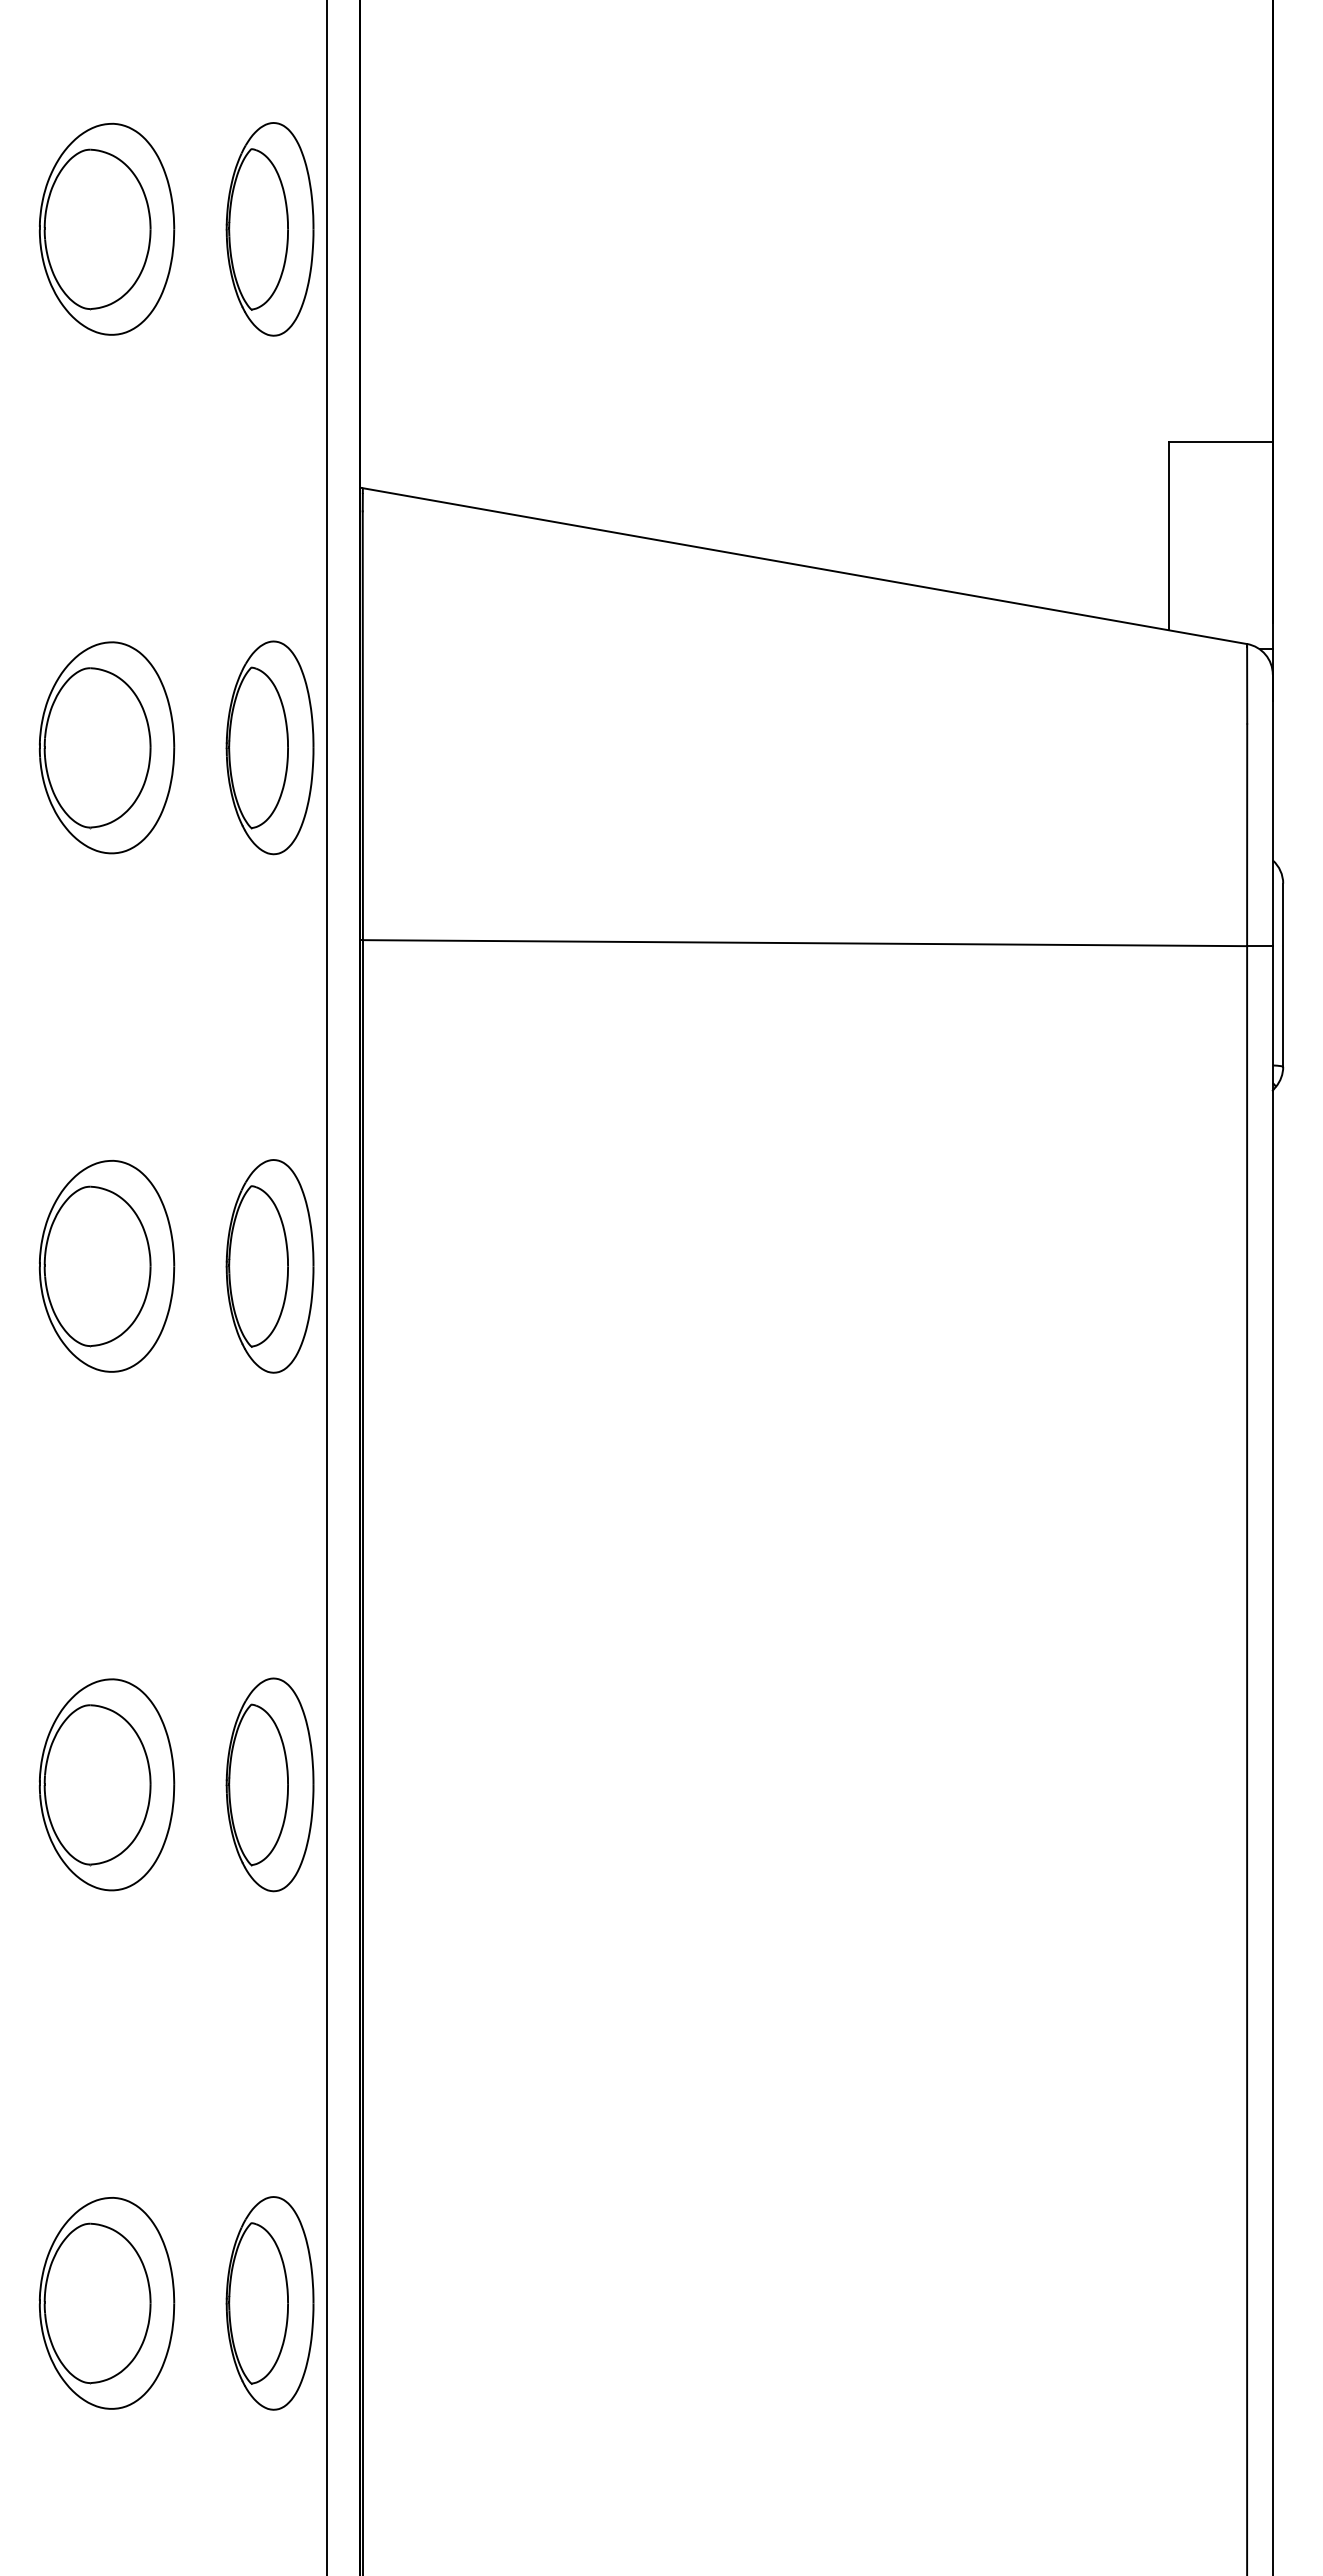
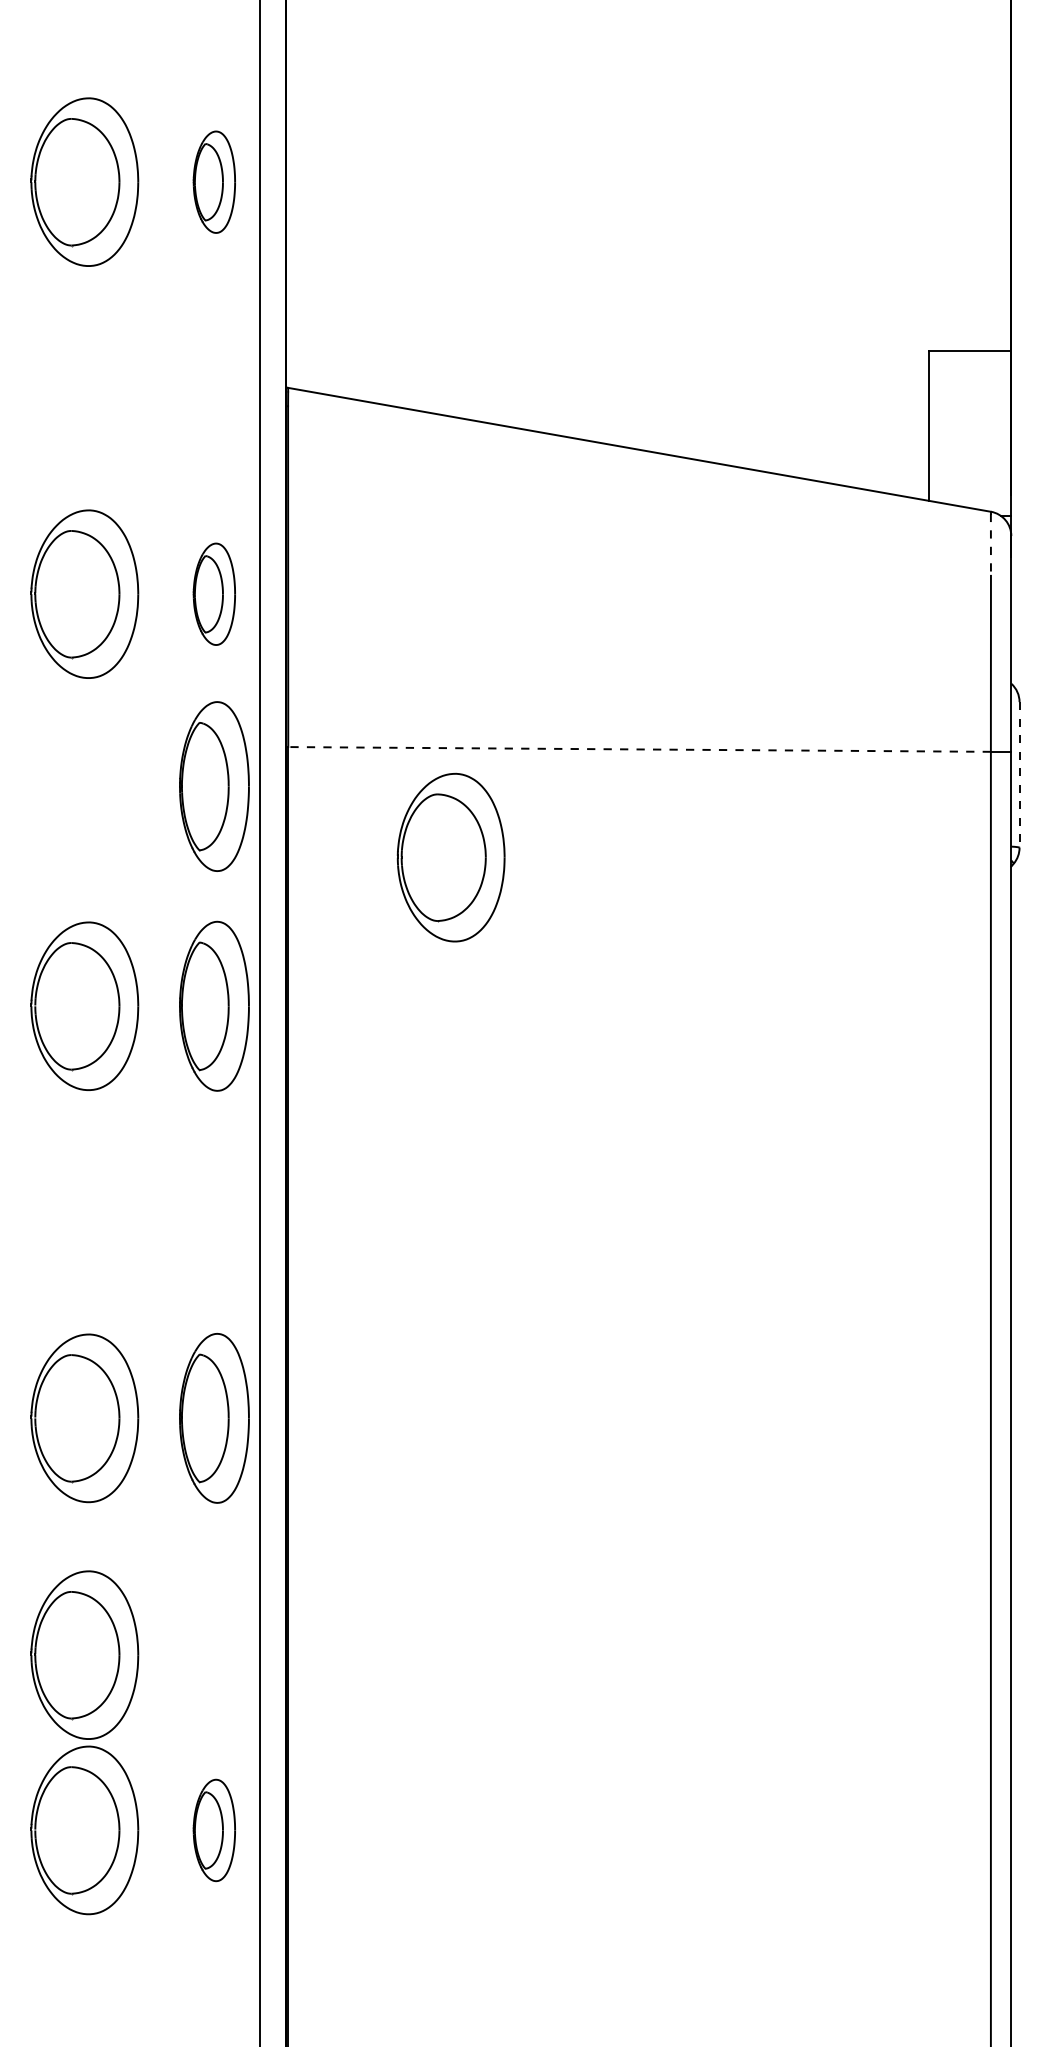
part: (269, 229) -> (213, 182), size x0.6
line: (1247, 685) -> (991, 544), solid -> dashed
part: (269, 747) -> (213, 593), size x0.6
line: (804, 943) -> (639, 749), solid -> dashed
line: (1283, 975) -> (1019, 775), solid -> dashed
part: (269, 989) -> (213, 786), added
part: (567, 1078) -> (450, 857), added
part: (106, 2082) -> (84, 1654), added
part: (269, 2303) -> (213, 1830), size x0.6

